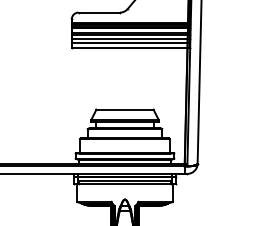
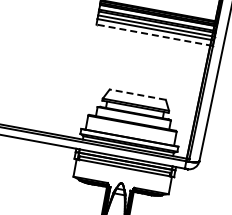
line: (130, 48) -> (154, 35), solid -> dashed
line: (125, 109) -> (138, 94), solid -> dashed

